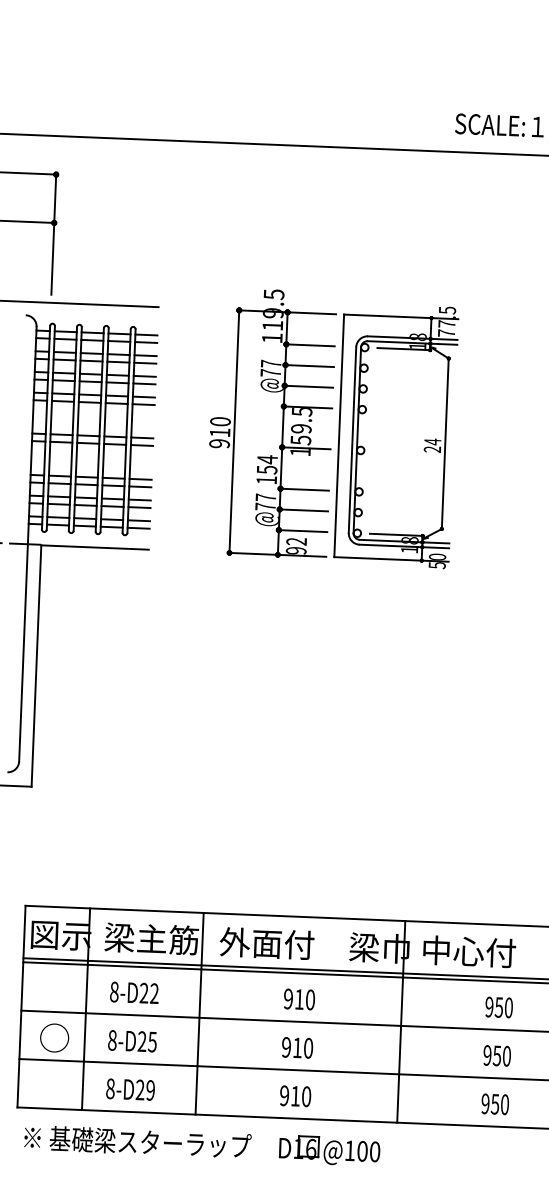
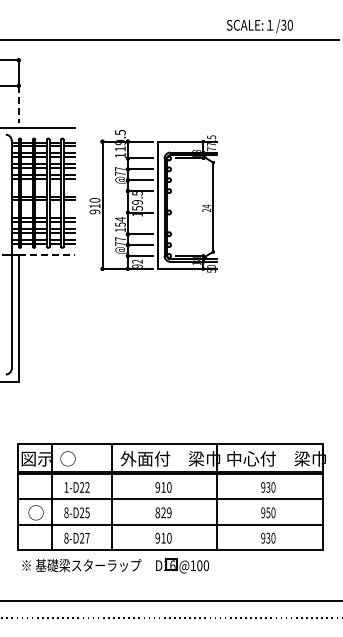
line: (52, 258) -> (18, 104), solid -> dashed
part: (331, 428) -> (153, 201), moved
line: (96, 546) -> (47, 254), solid -> dashed
text: (151, 938) -> (84, 458), 梁主筋 -> ○
text: (114, 992) -> (66, 487), 8-D22 -> 1-D22
text: (499, 1003) -> (268, 485), 950 -> 930
text: (297, 1047) -> (163, 512), 910 -> 829
text: (150, 1089) -> (87, 537), 8-D29 -> 8-D27
text: (495, 1099) -> (268, 535), 950 -> 930

